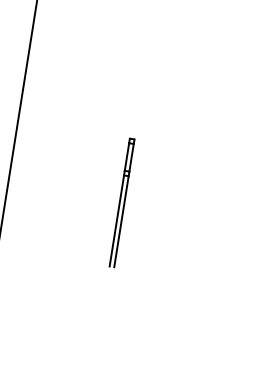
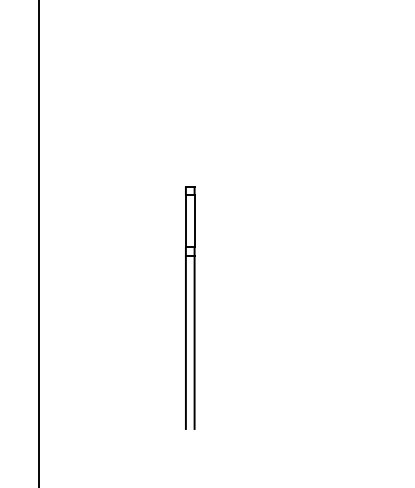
part: (122, 202) -> (190, 307), size x1.43

